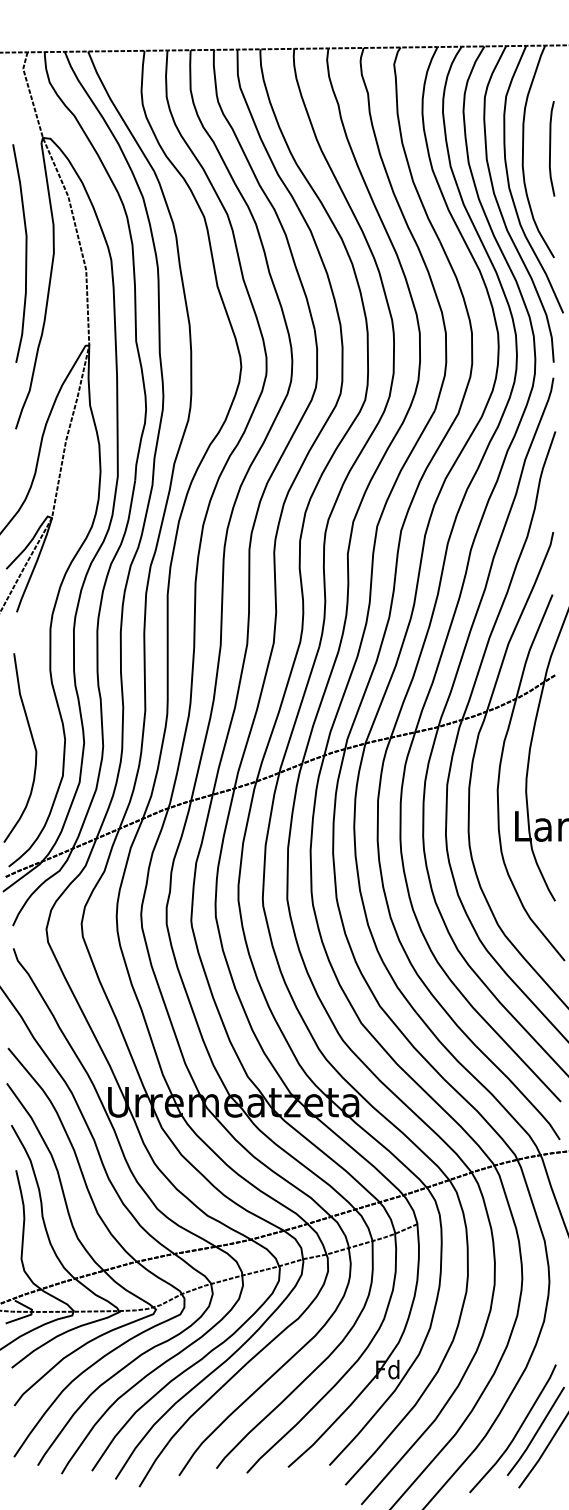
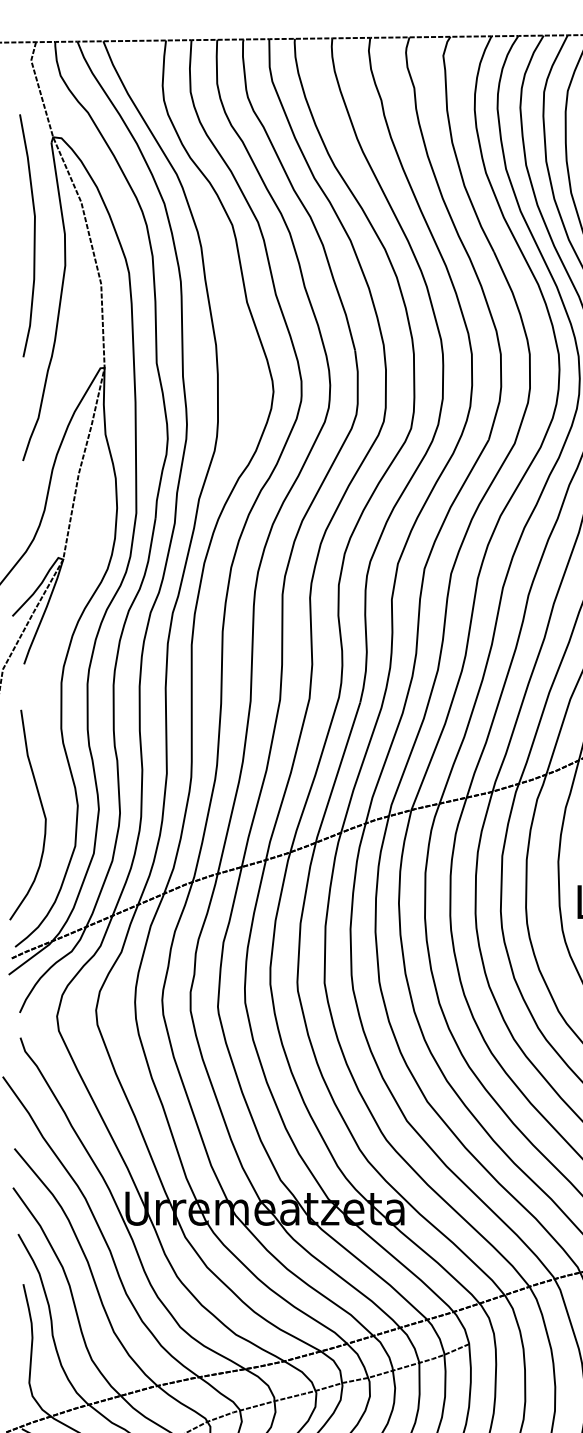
curve: (25, 253) -> (33, 235), moved

